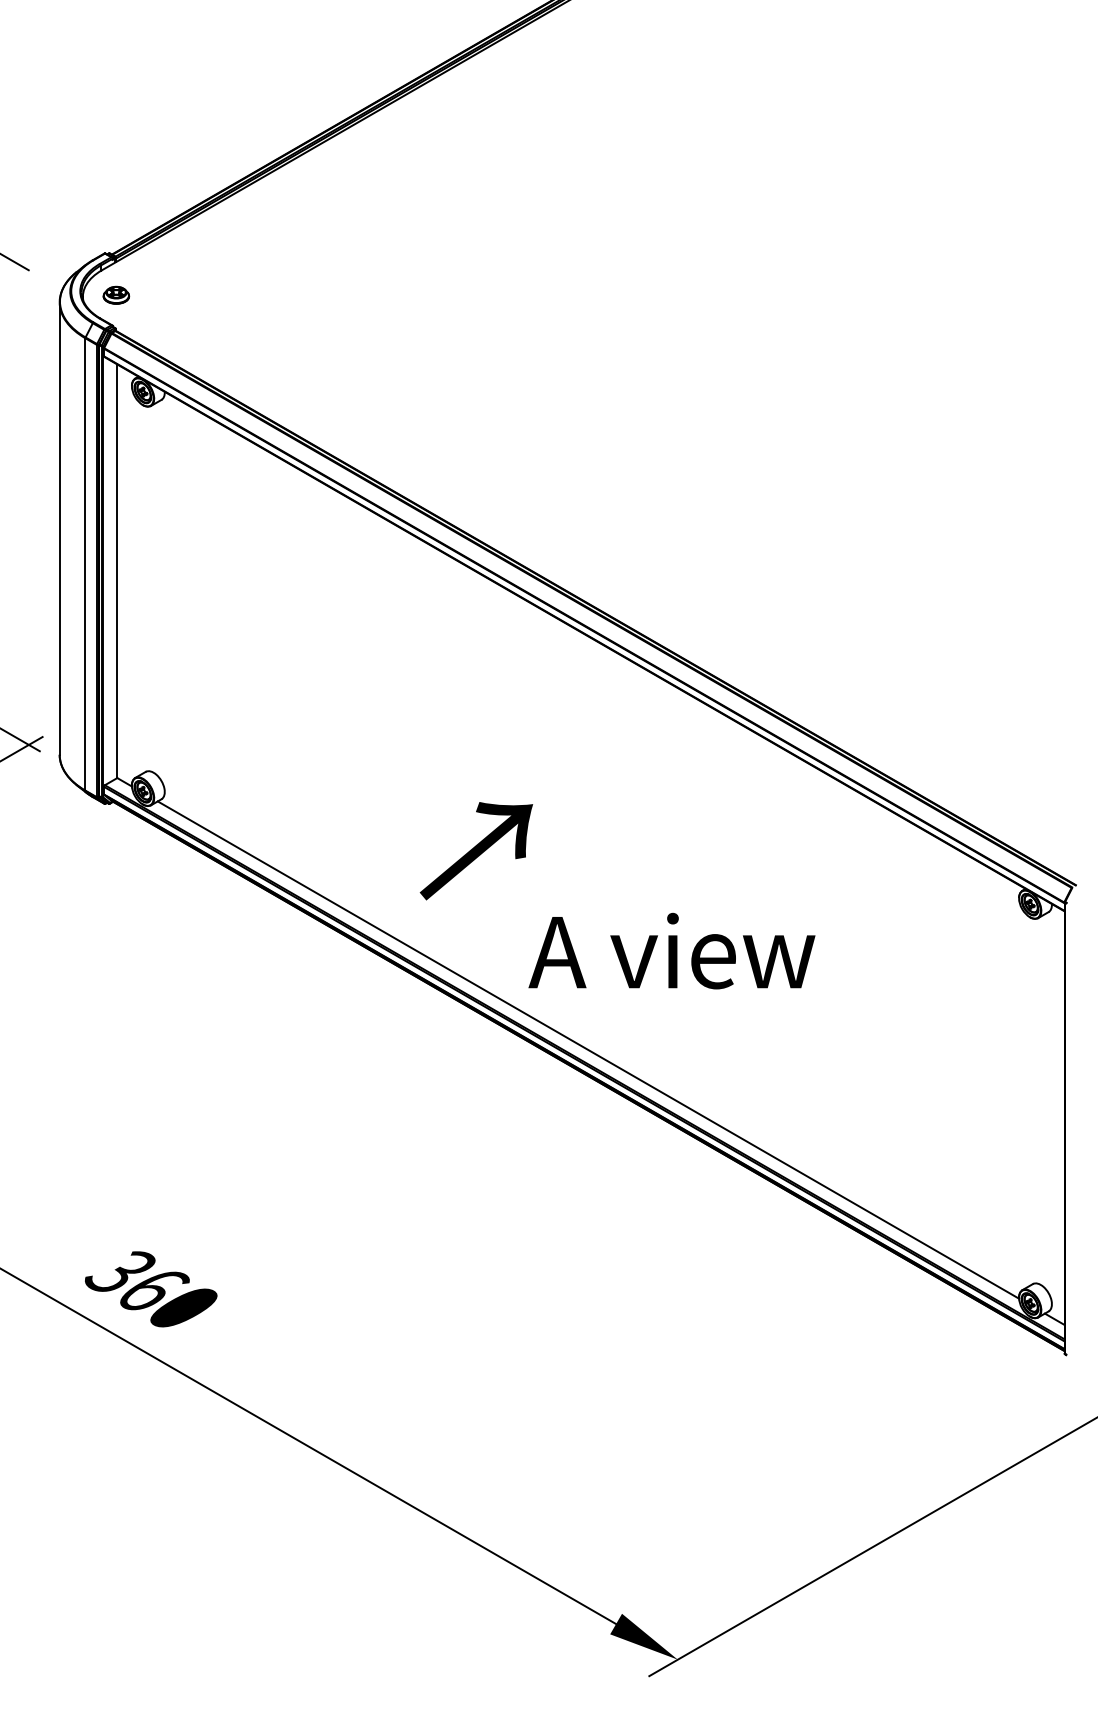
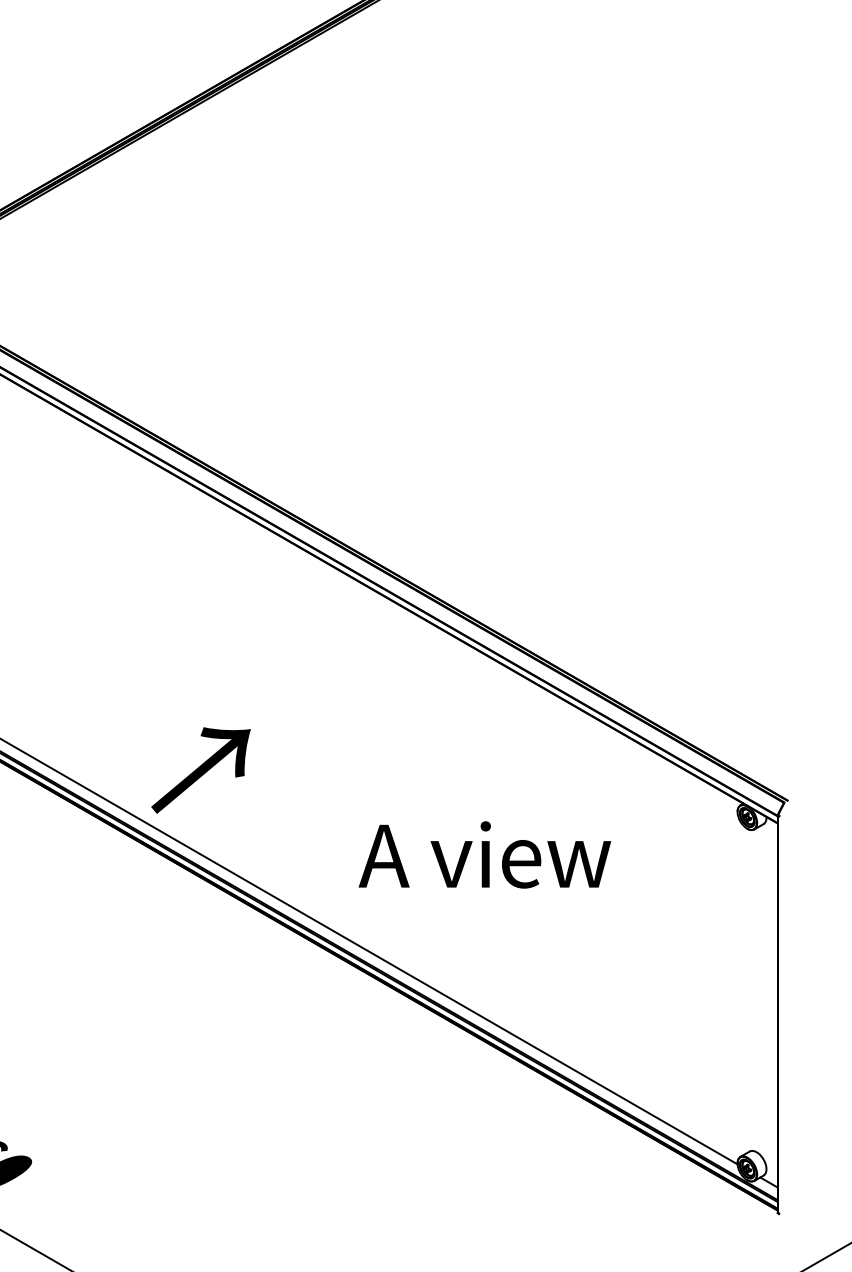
text: (476, 851) -> (201, 770), moved
text: (671, 950) -> (484, 854), moved

